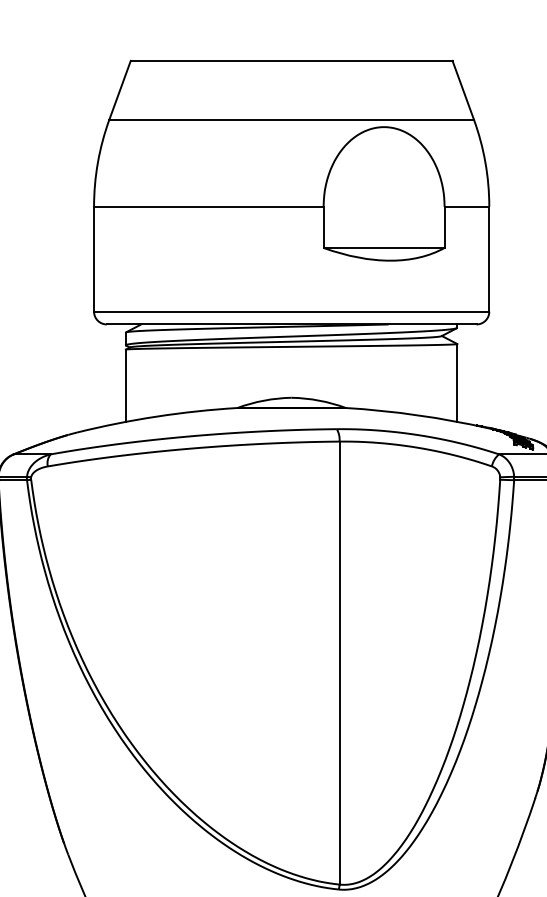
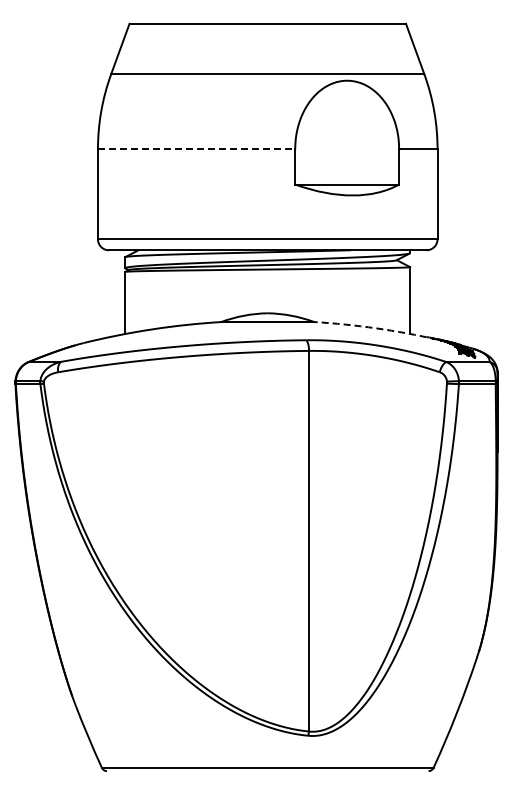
line: (208, 207) -> (196, 149), solid -> dashed
arc: (418, 415) -> (376, 328), solid -> dashed

